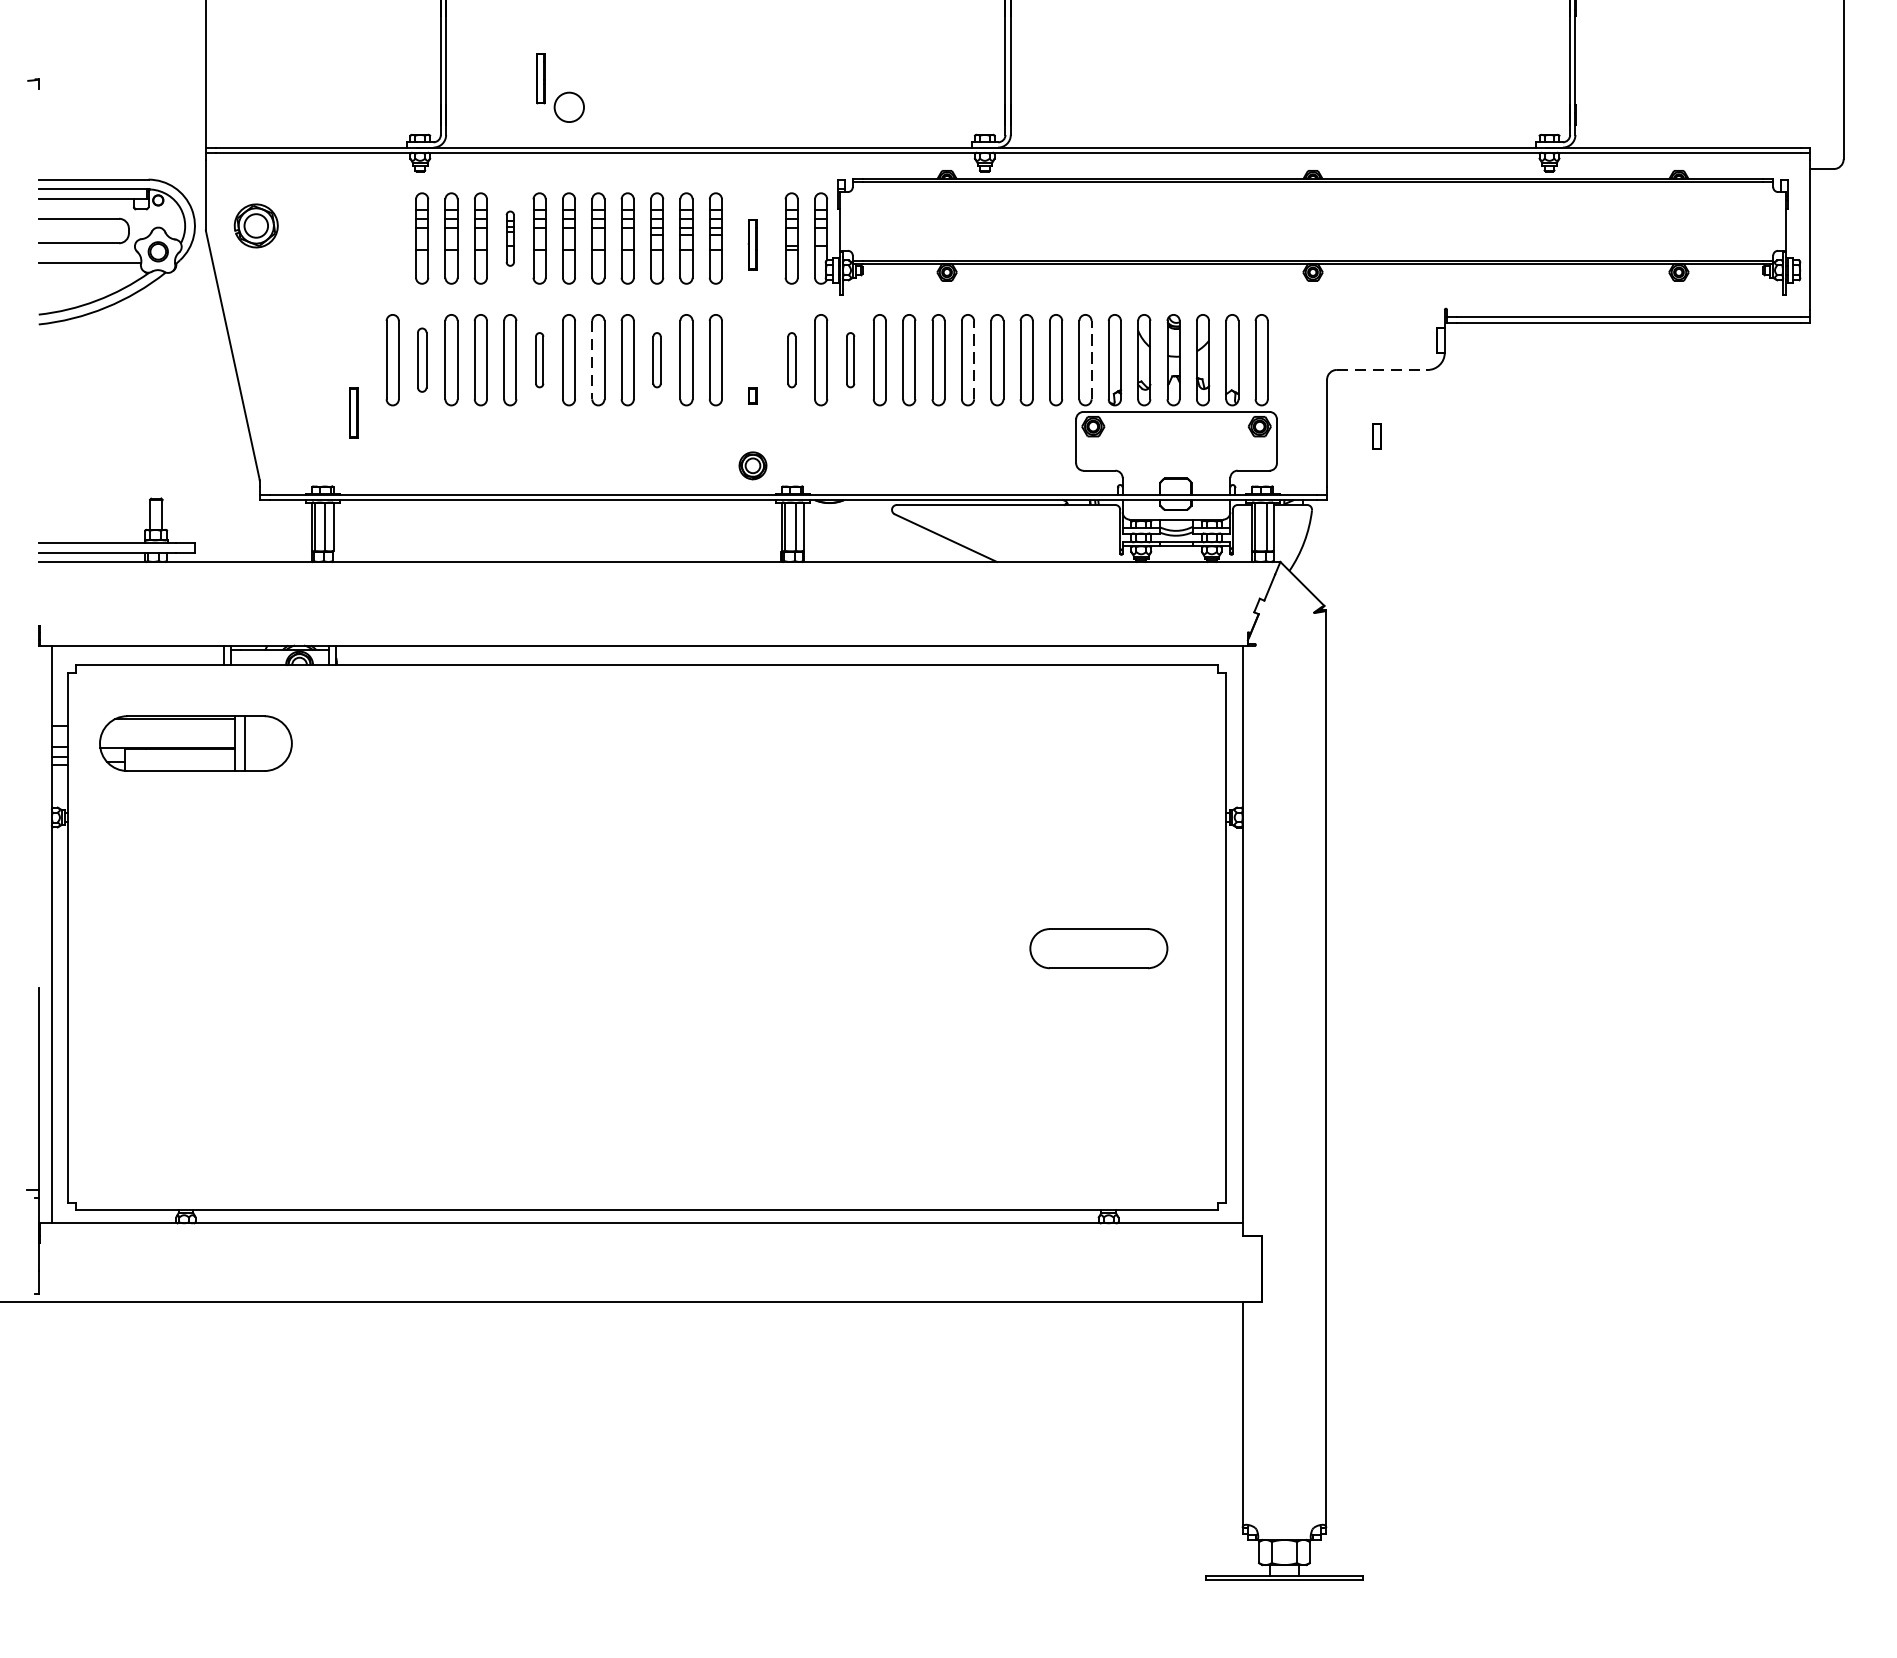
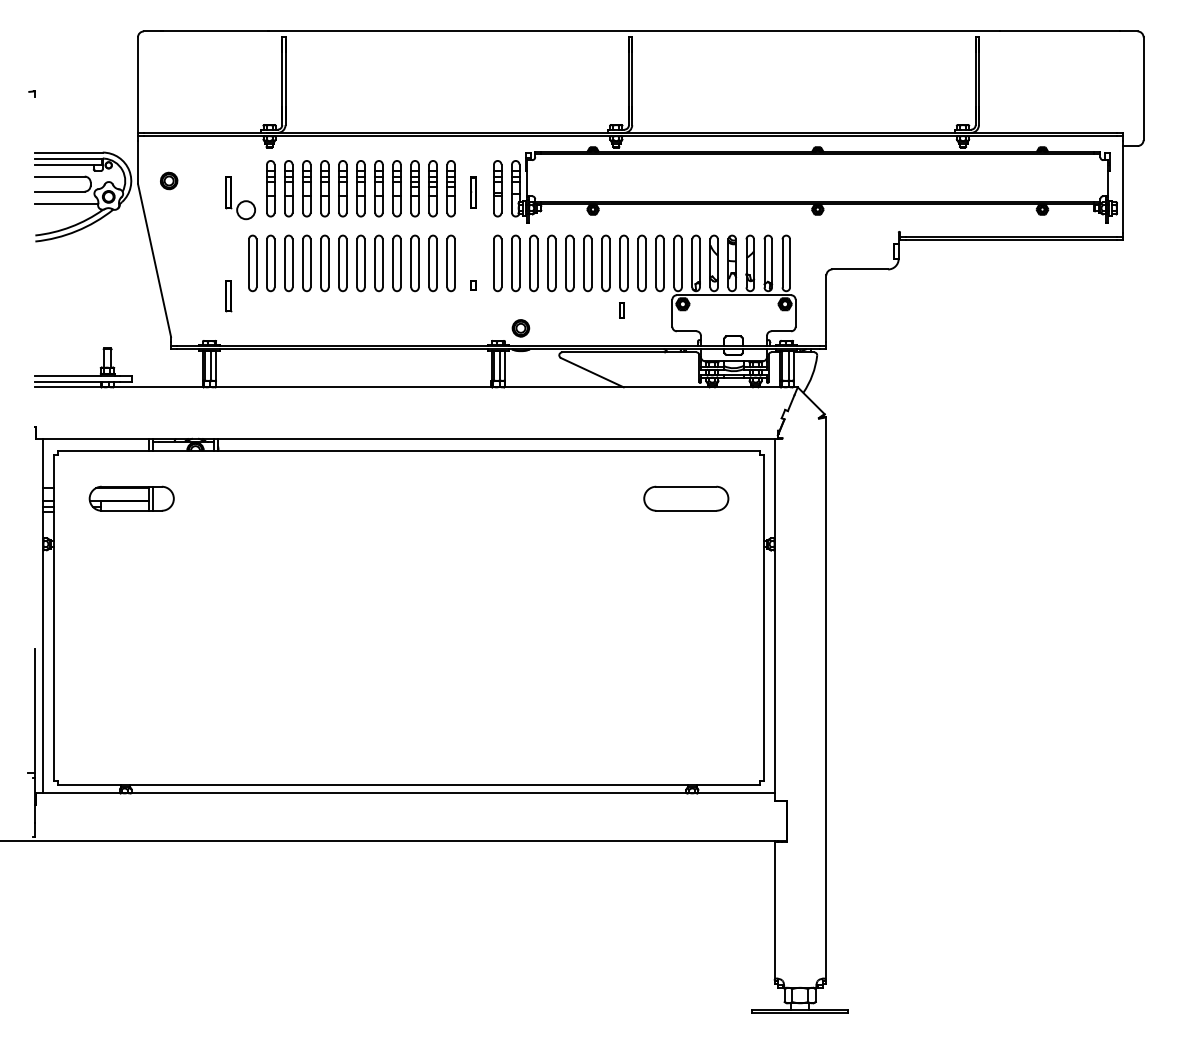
part: (560, 88) -> (240, 198), moved
part: (257, 225) -> (169, 180), size x0.62
part: (509, 238) -> (324, 188), size x1.67
line: (973, 358) -> (609, 262), dashed -> solid
line: (1091, 358) -> (681, 262), dashed -> solid
part: (421, 360) -> (270, 263), size x1.43
part: (538, 360) -> (342, 263), size x1.67
line: (592, 360) -> (375, 263), dashed -> solid
part: (656, 360) -> (414, 263), size x1.67
part: (791, 360) -> (497, 263), size x1.67
part: (850, 360) -> (533, 263), size x1.67
line: (1382, 370) -> (860, 269), dashed -> solid
part: (1376, 436) -> (621, 310), moved
part: (752, 466) -> (520, 328), moved
part: (195, 743) -> (131, 498), size x0.71
part: (1099, 948) -> (686, 498), moved

